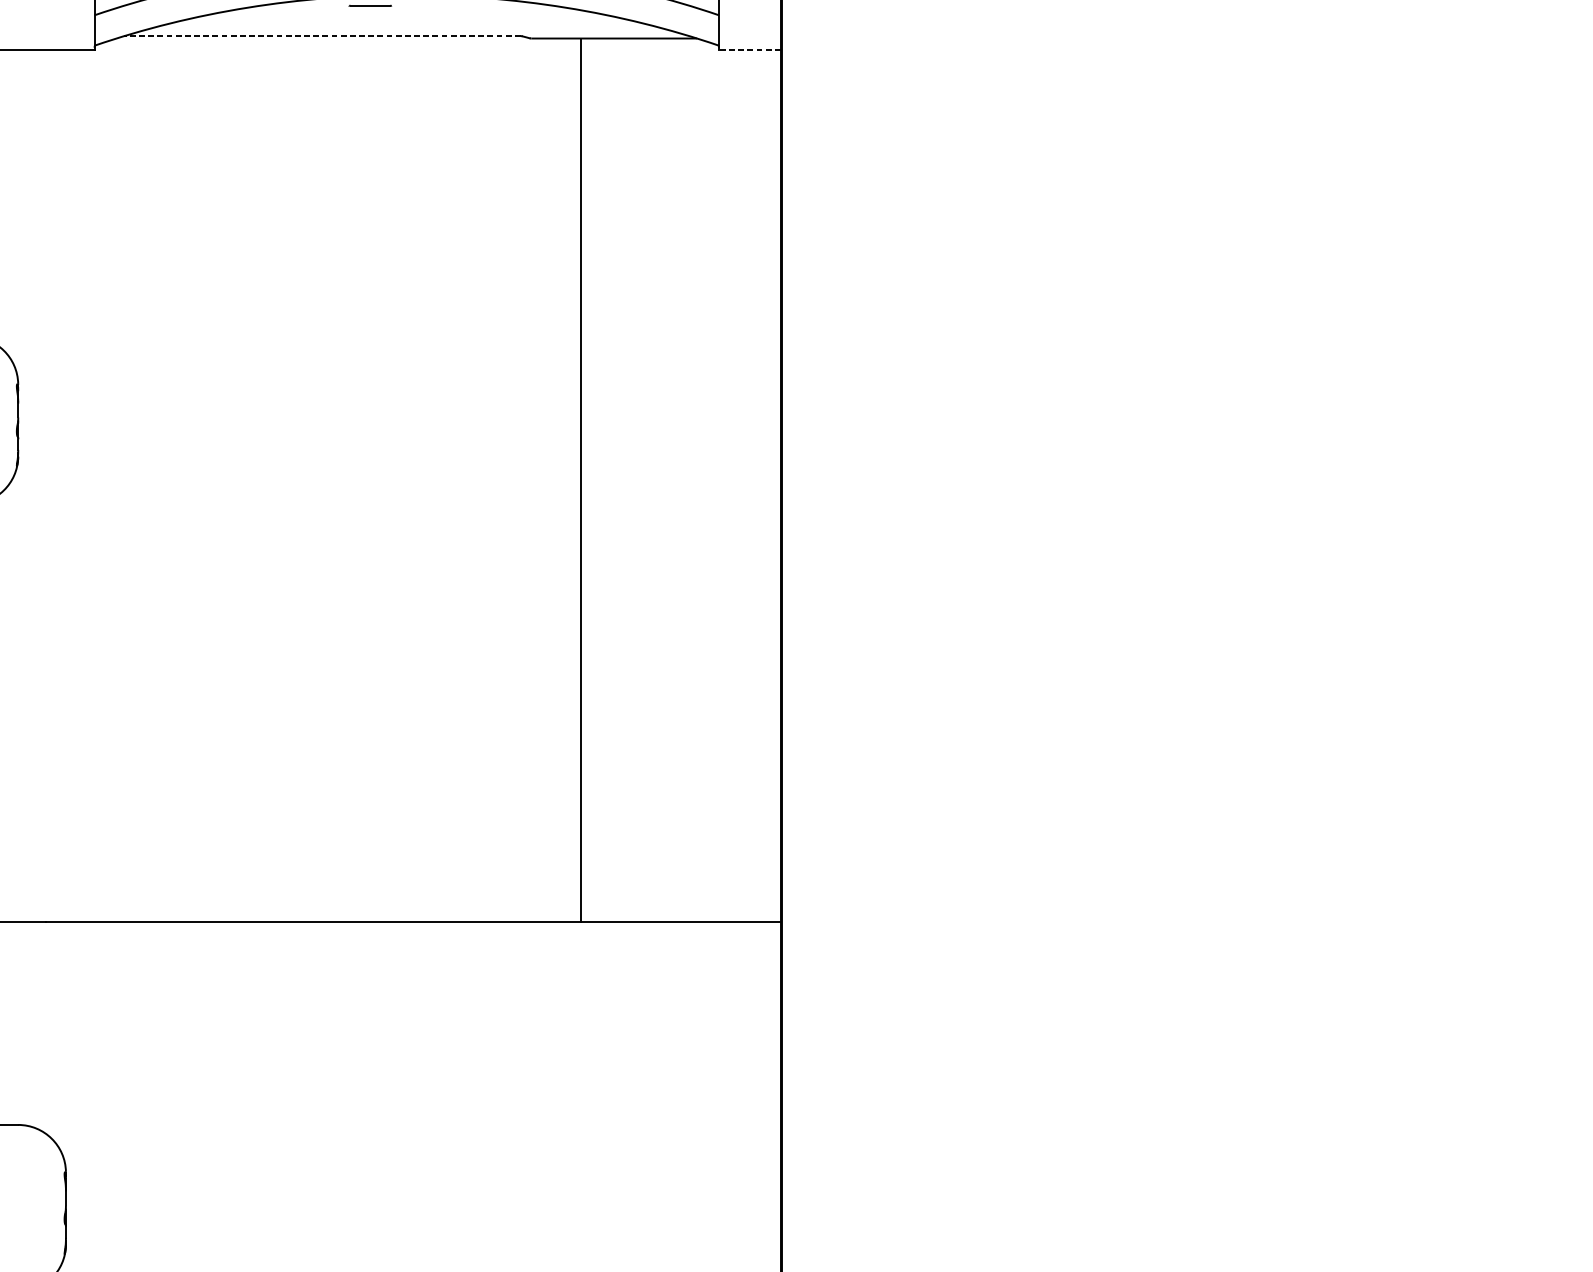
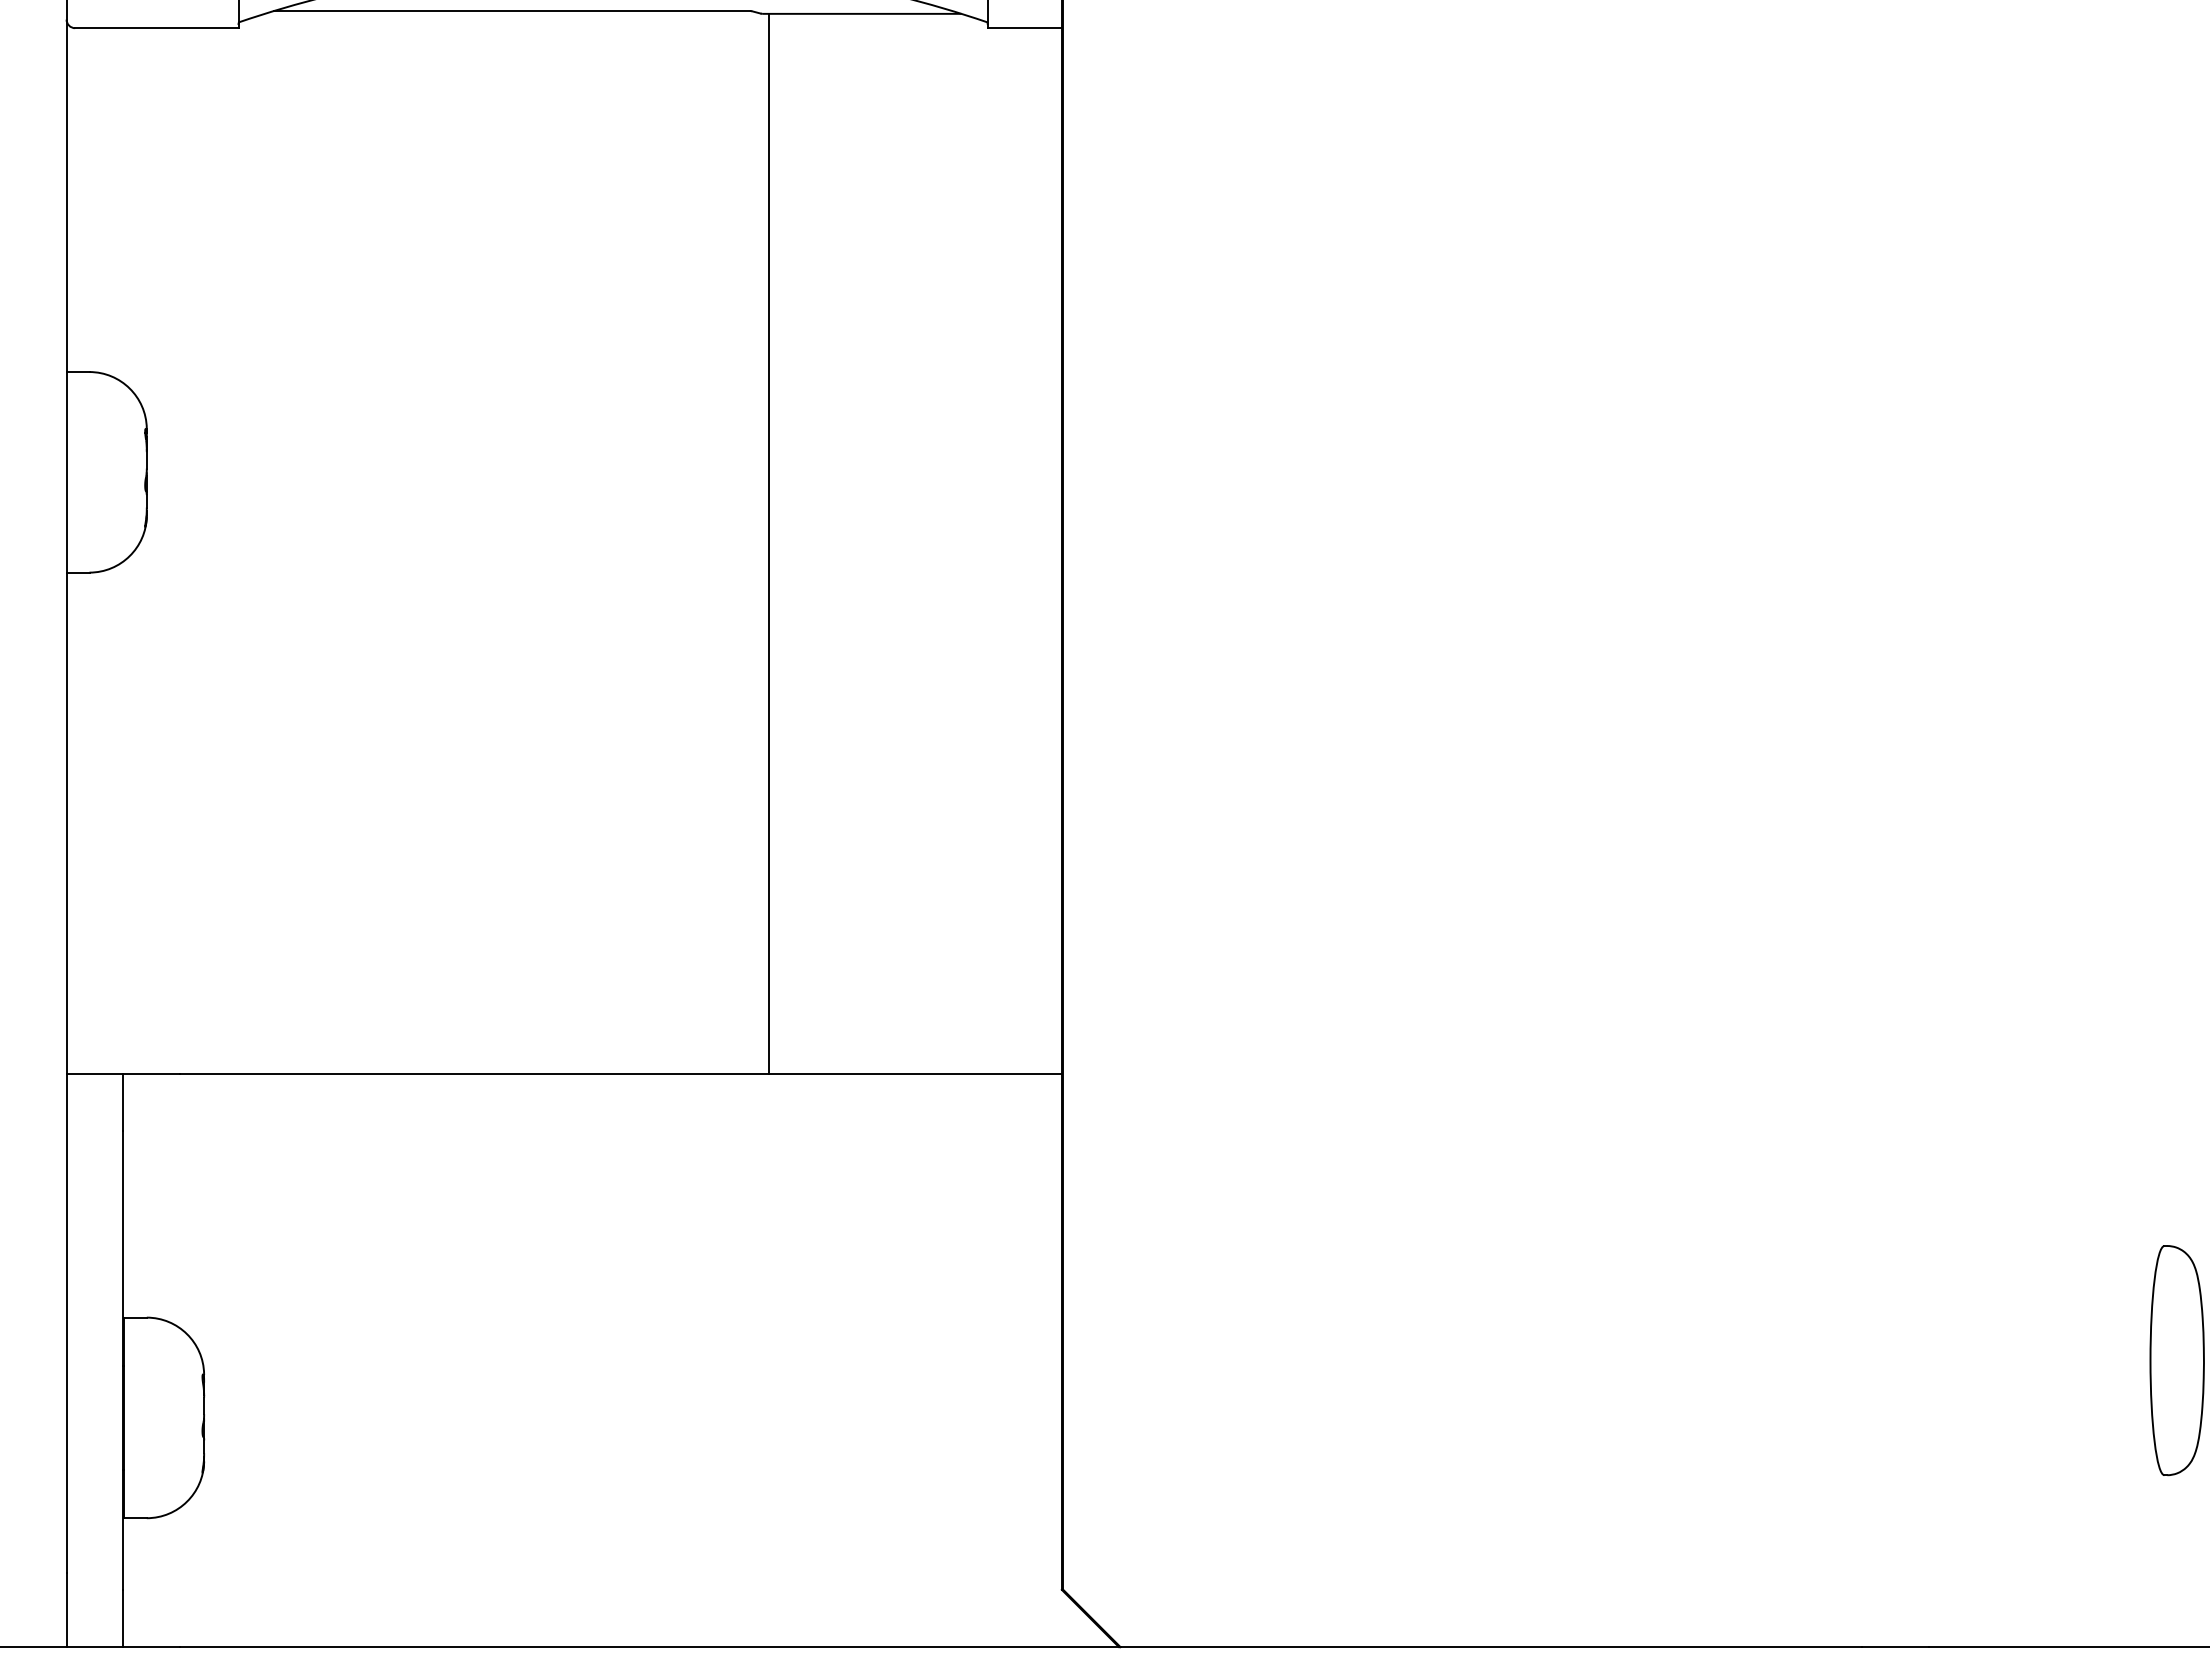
line: (322, 36) -> (511, 11), dashed -> solid
line: (749, 50) -> (1024, 28), dashed -> solid
line: (580, 479) -> (768, 543), moved

